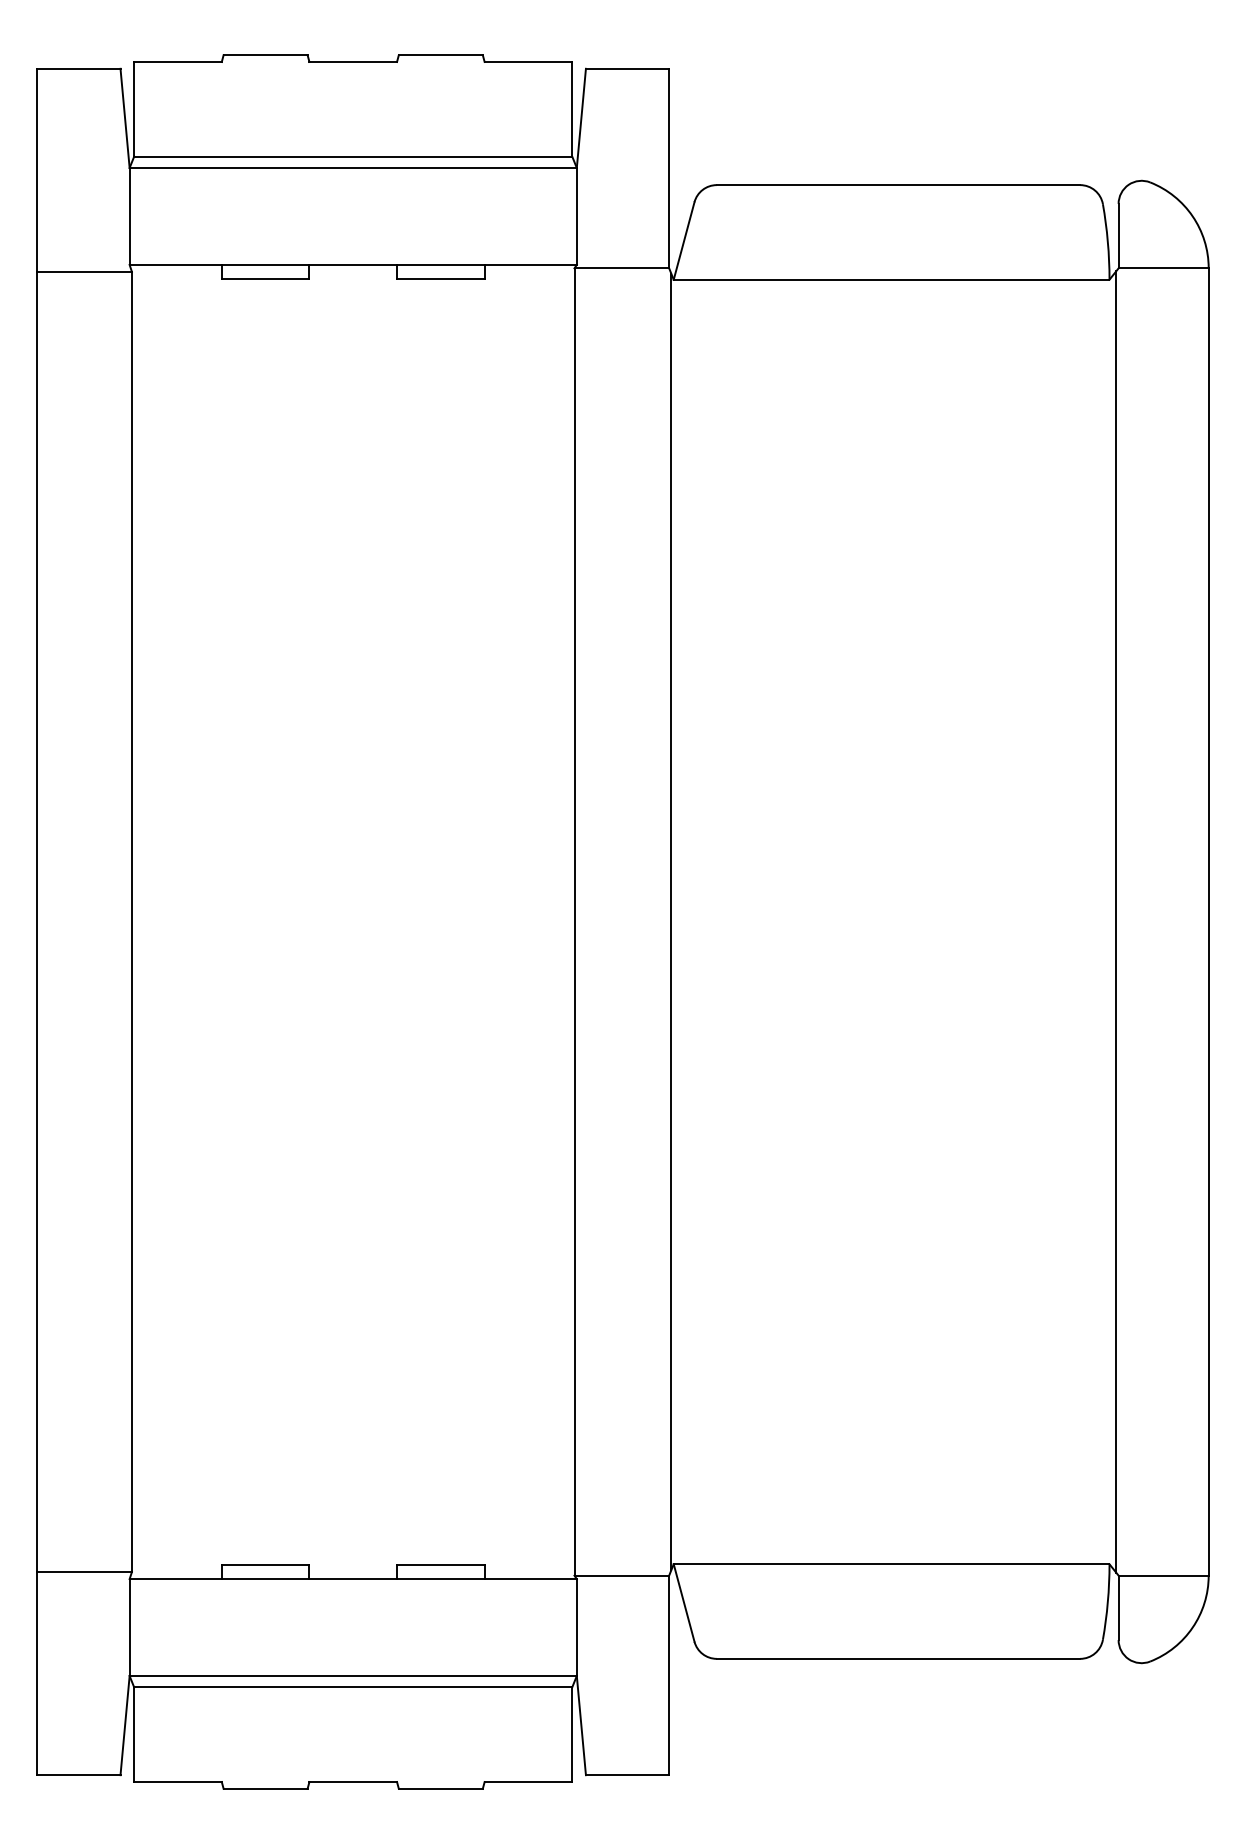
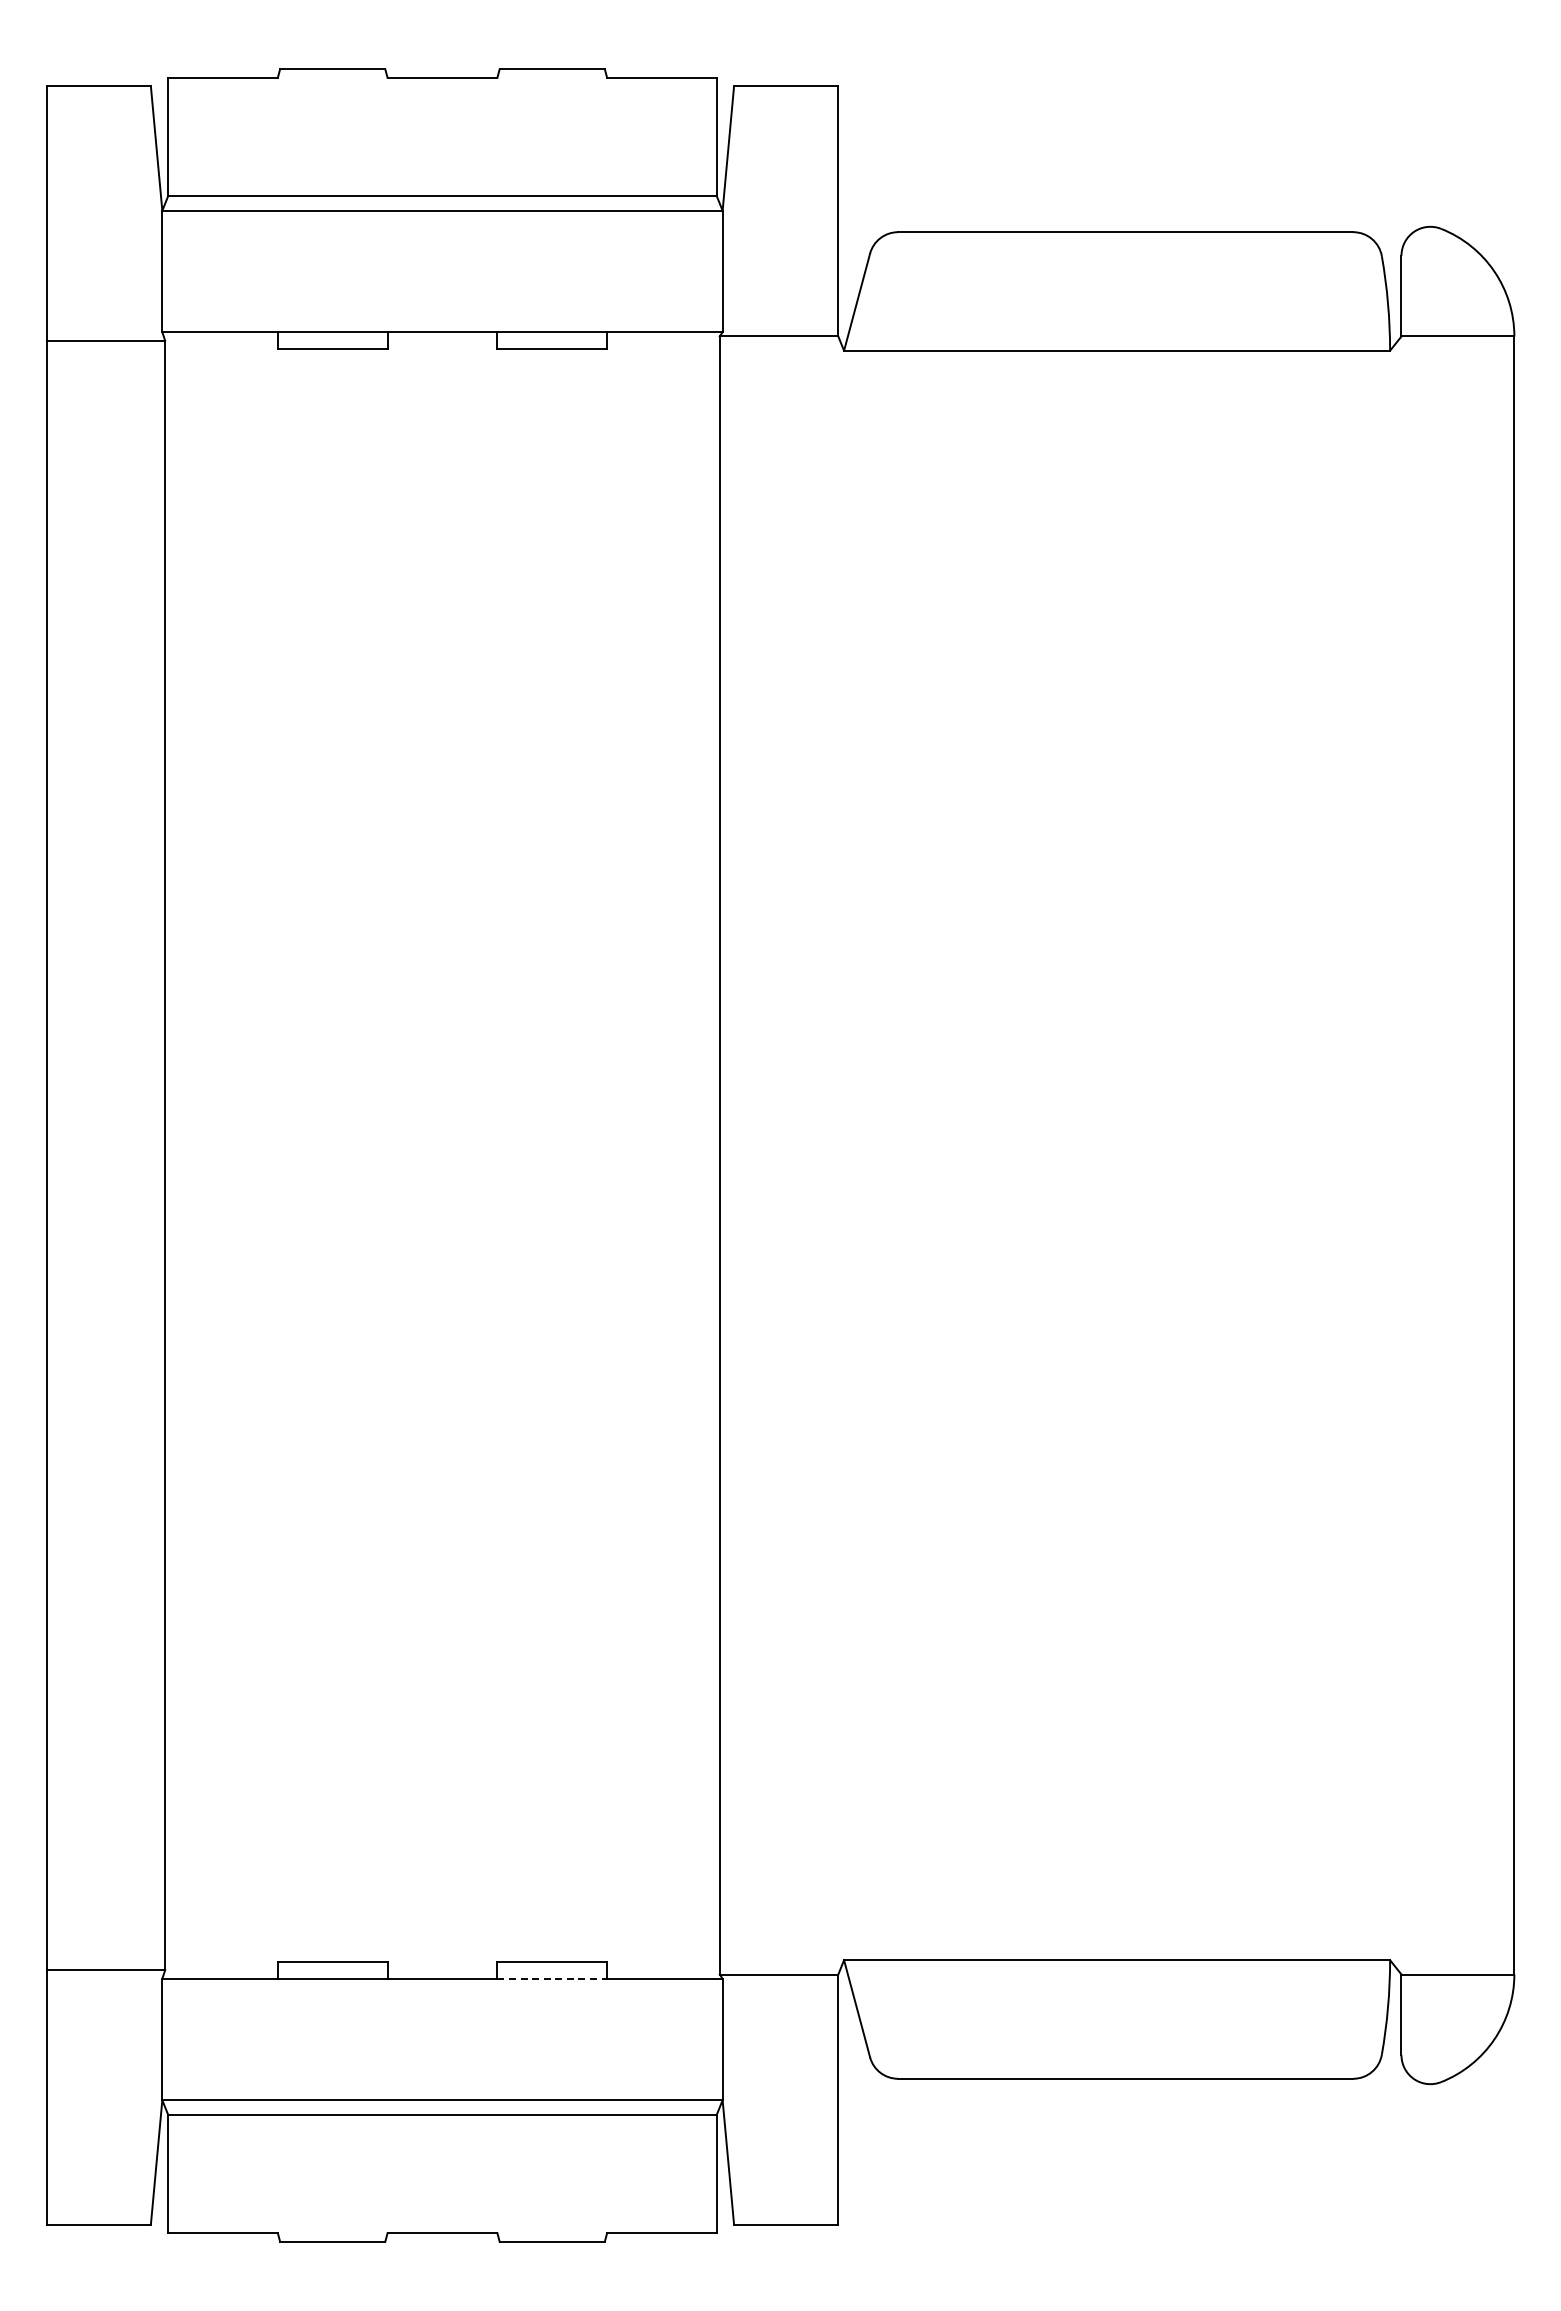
line: (671, 922) -> (841, 1155), removed
line: (1116, 922) -> (1398, 1155), removed
line: (441, 1578) -> (552, 1978), solid -> dashed

